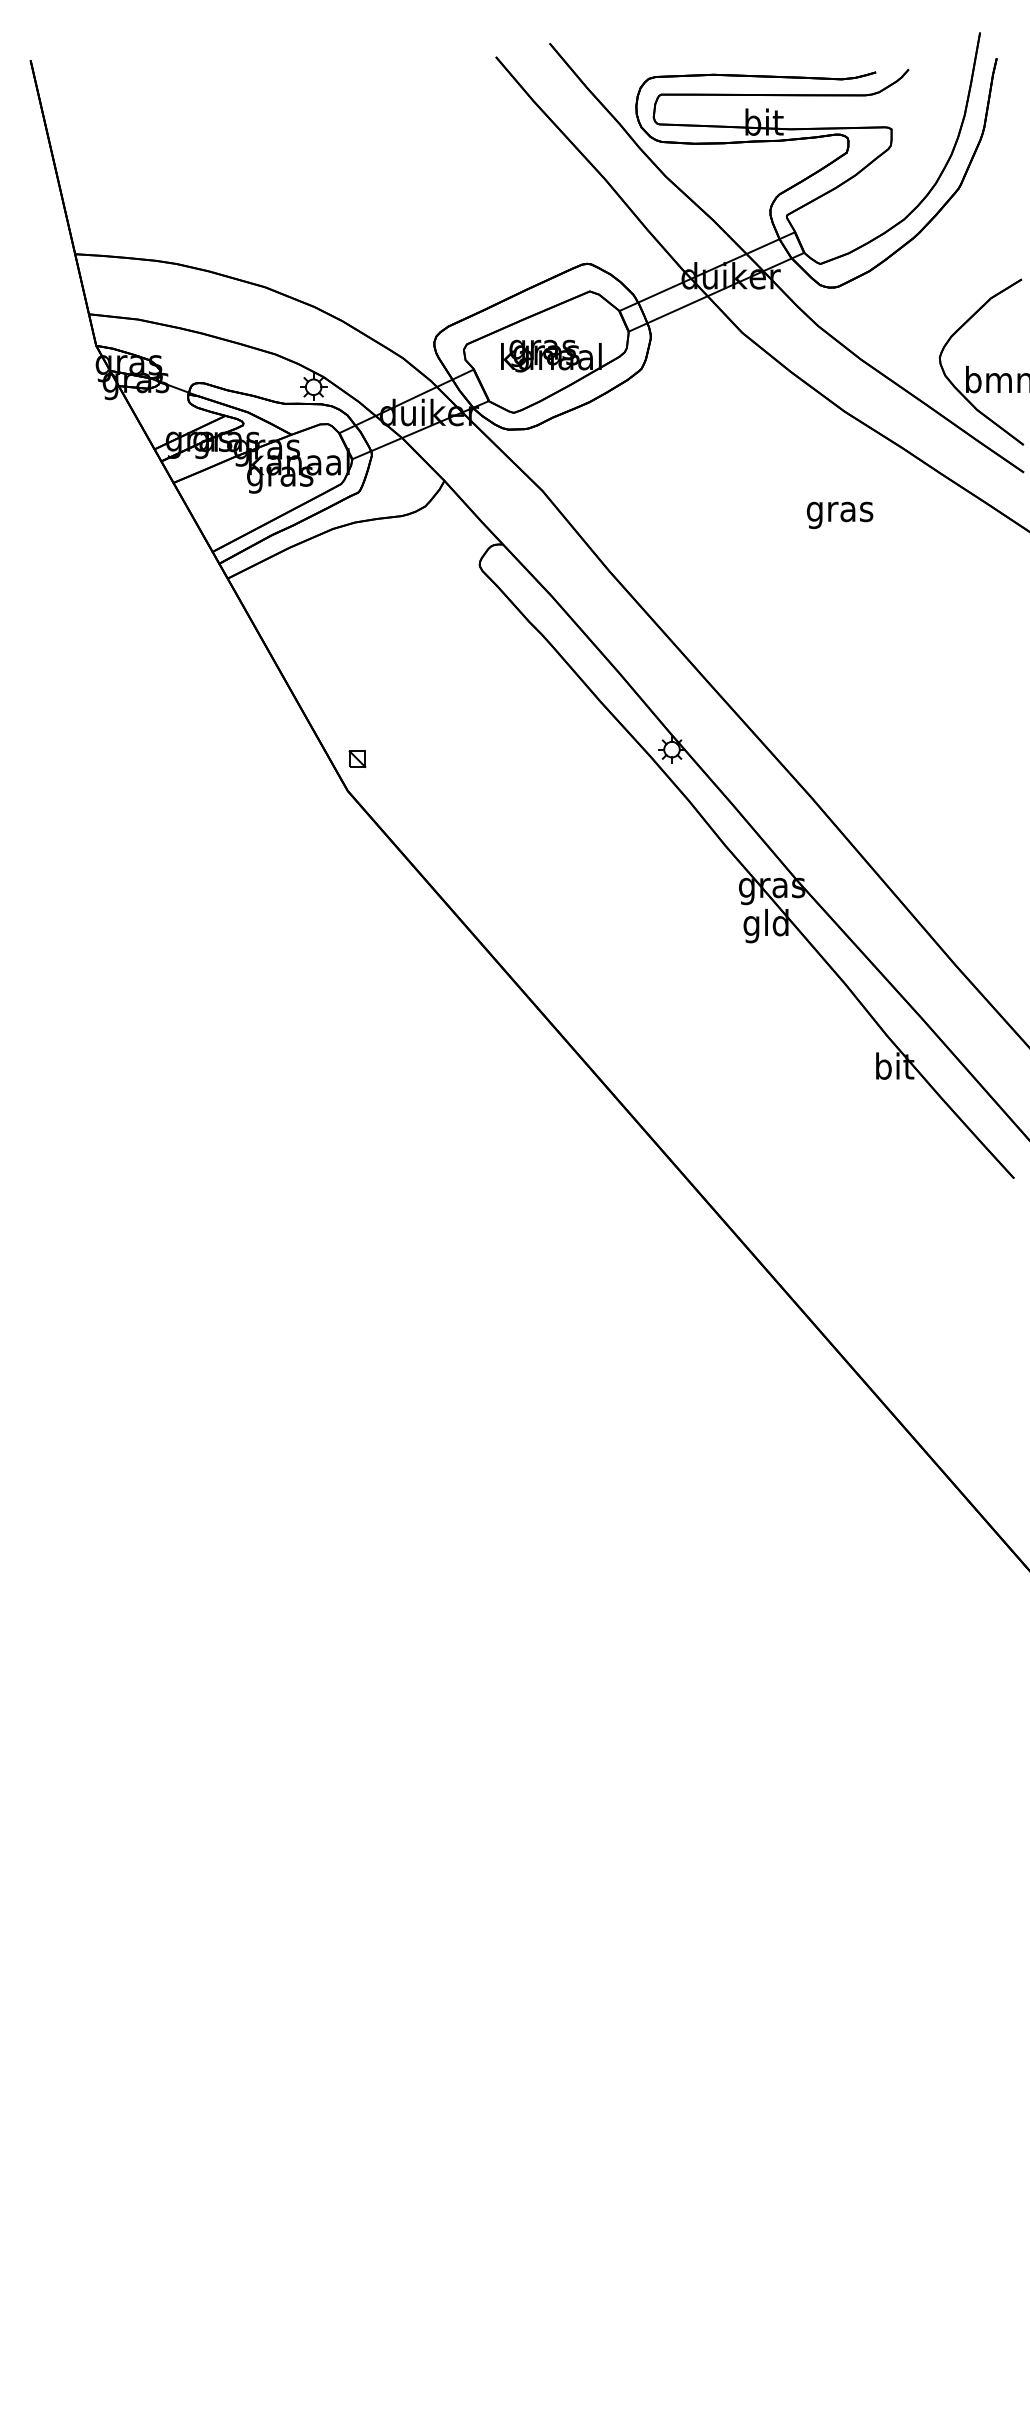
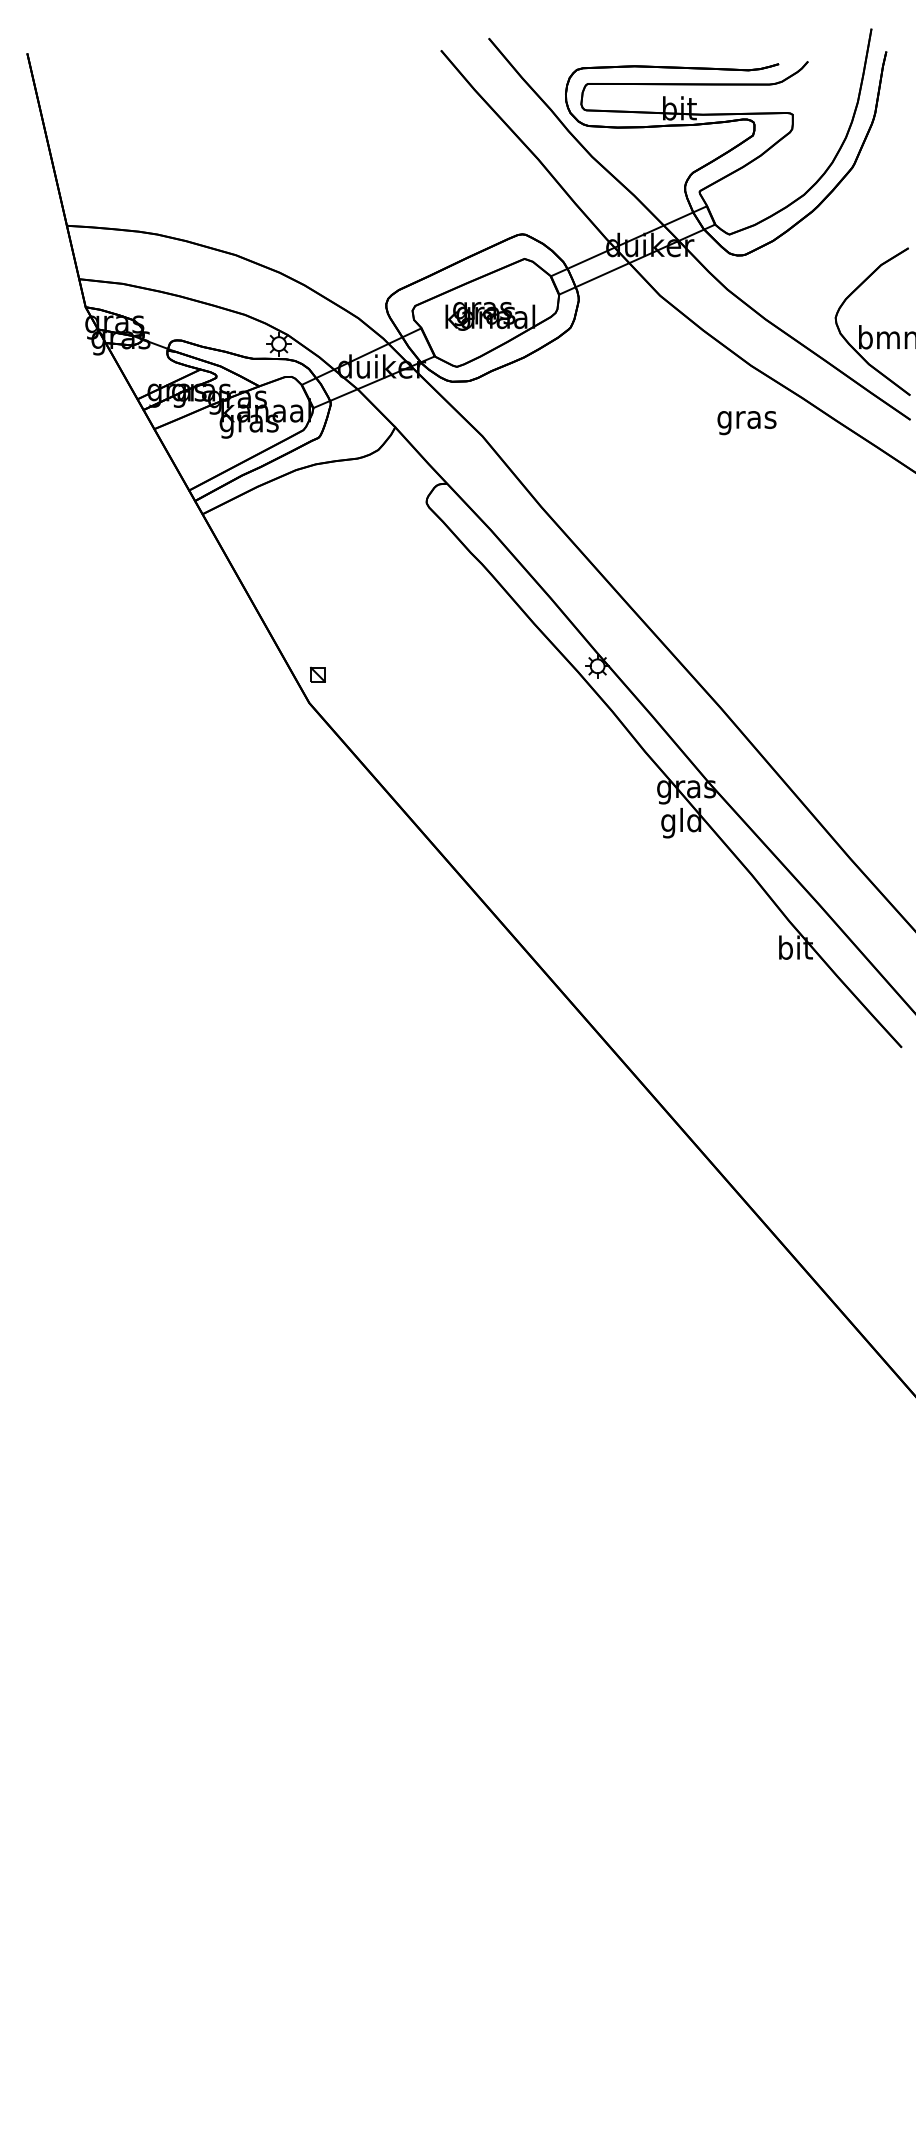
text: (839, 515) -> (746, 423), moved

